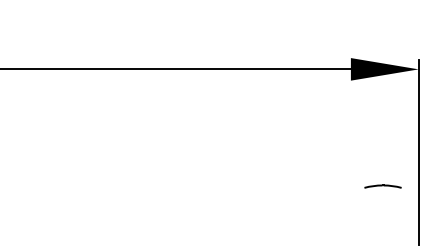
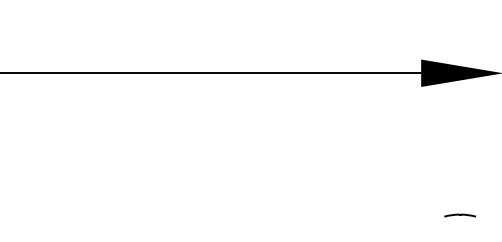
part: (382, 186) -> (459, 215), size x0.7

